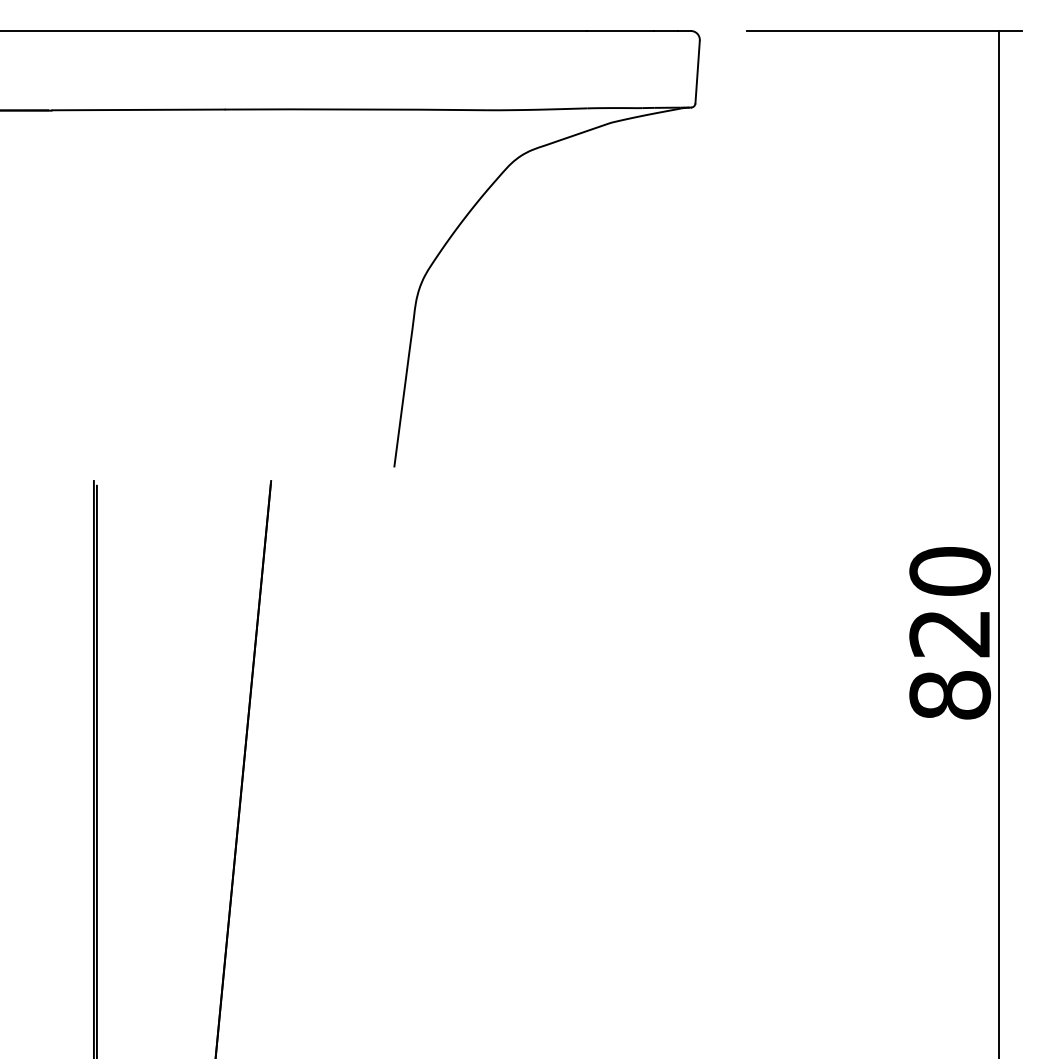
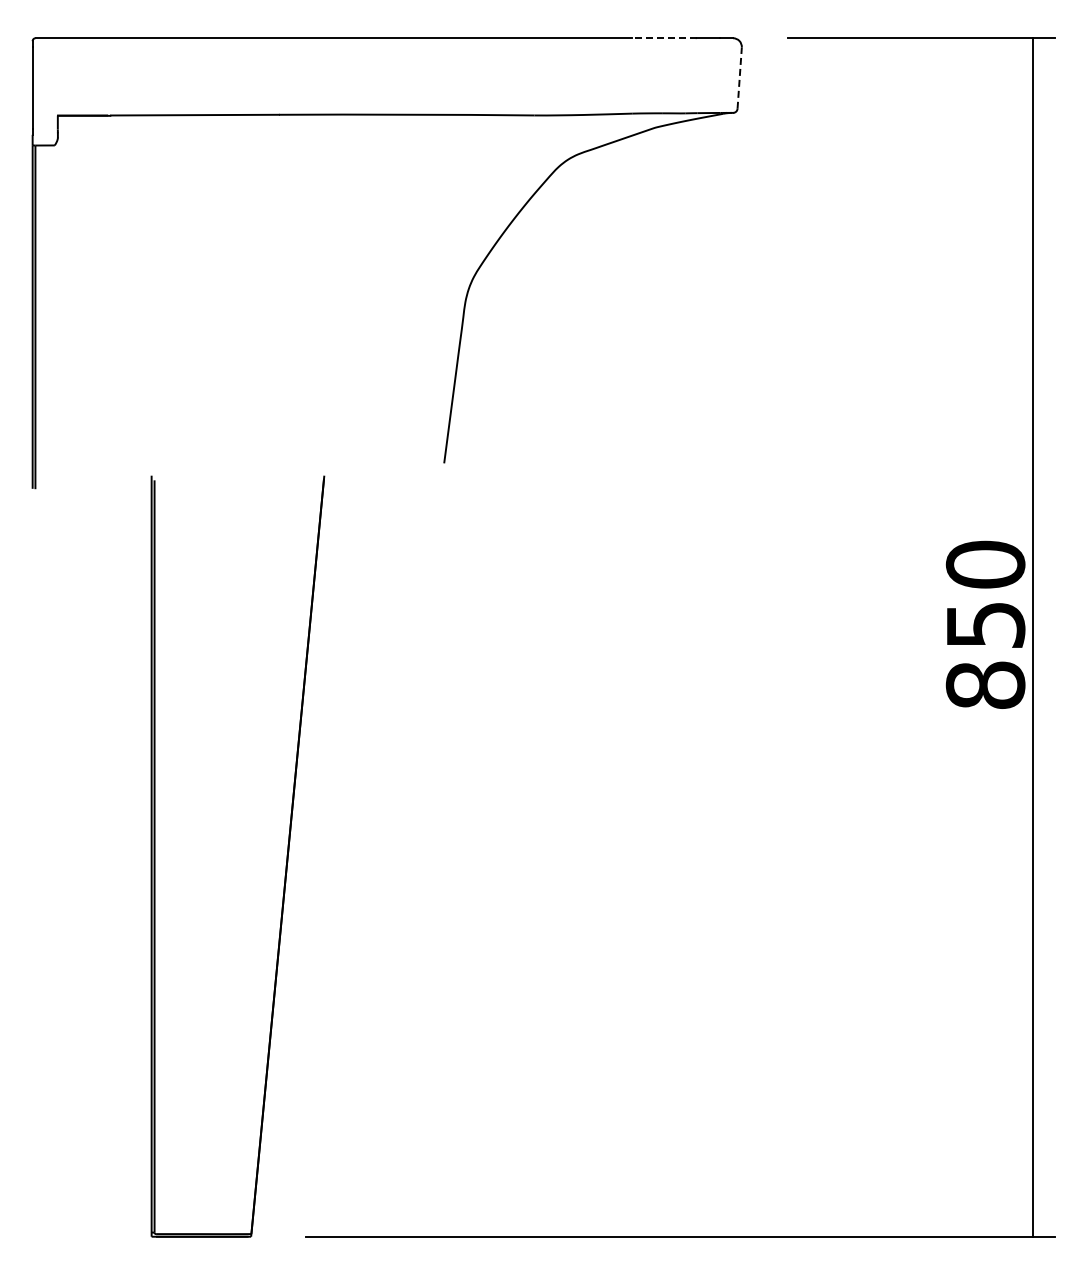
line: (620, 31) -> (664, 38), solid -> dashed
line: (697, 72) -> (739, 78), solid -> dashed
text: (949, 633) -> (985, 625), 820 -> 850

